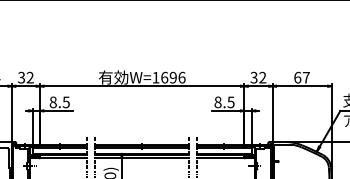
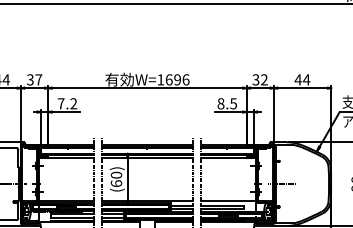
text: (29, 77) -> (38, 79), 32 -> 37
text: (302, 77) -> (302, 79), 67 -> 44
text: (59, 102) -> (67, 103), 8.5 -> 7.2

